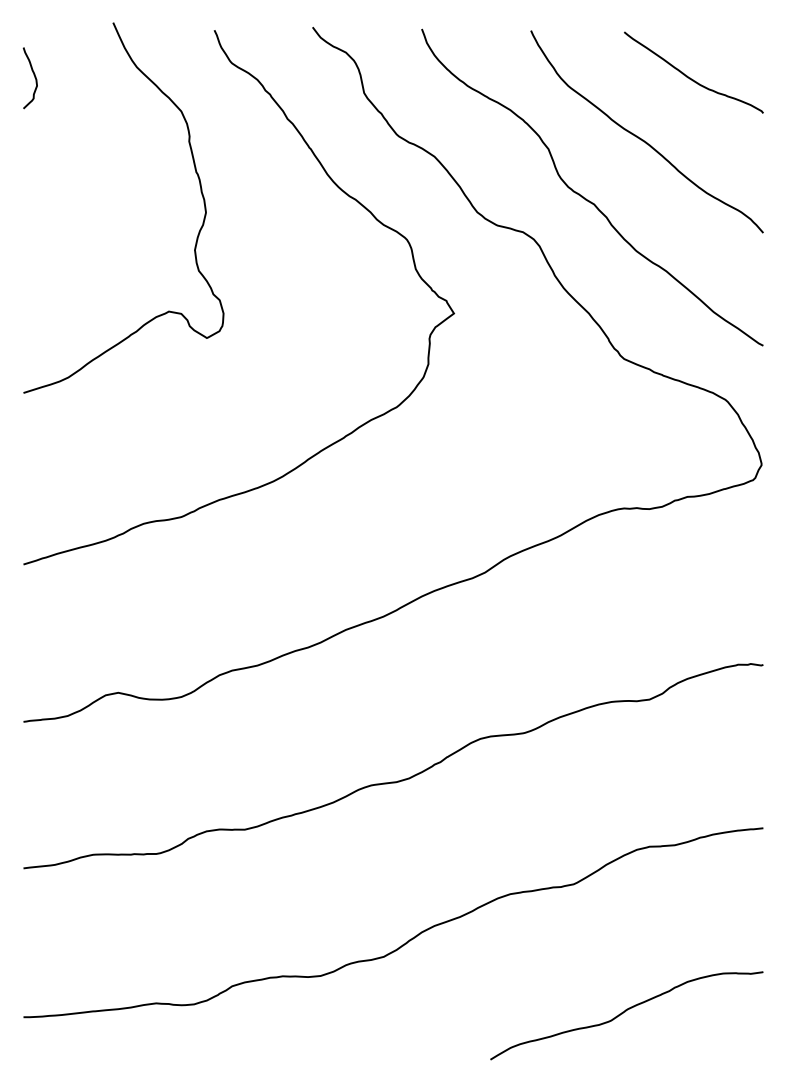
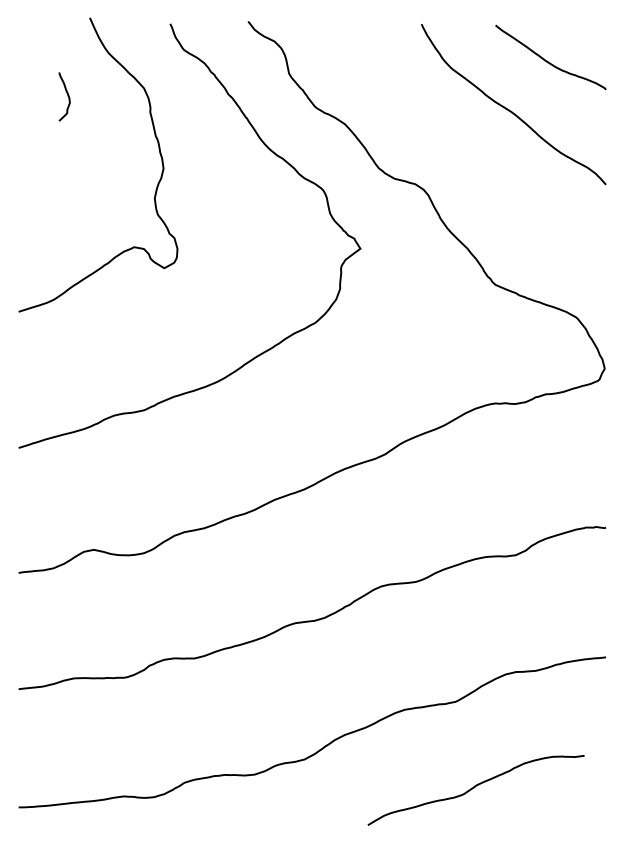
curve: (33, 75) -> (67, 94), moved
curve: (586, 198) -> (465, 157), removed
curve: (625, 1012) -> (475, 787), moved

